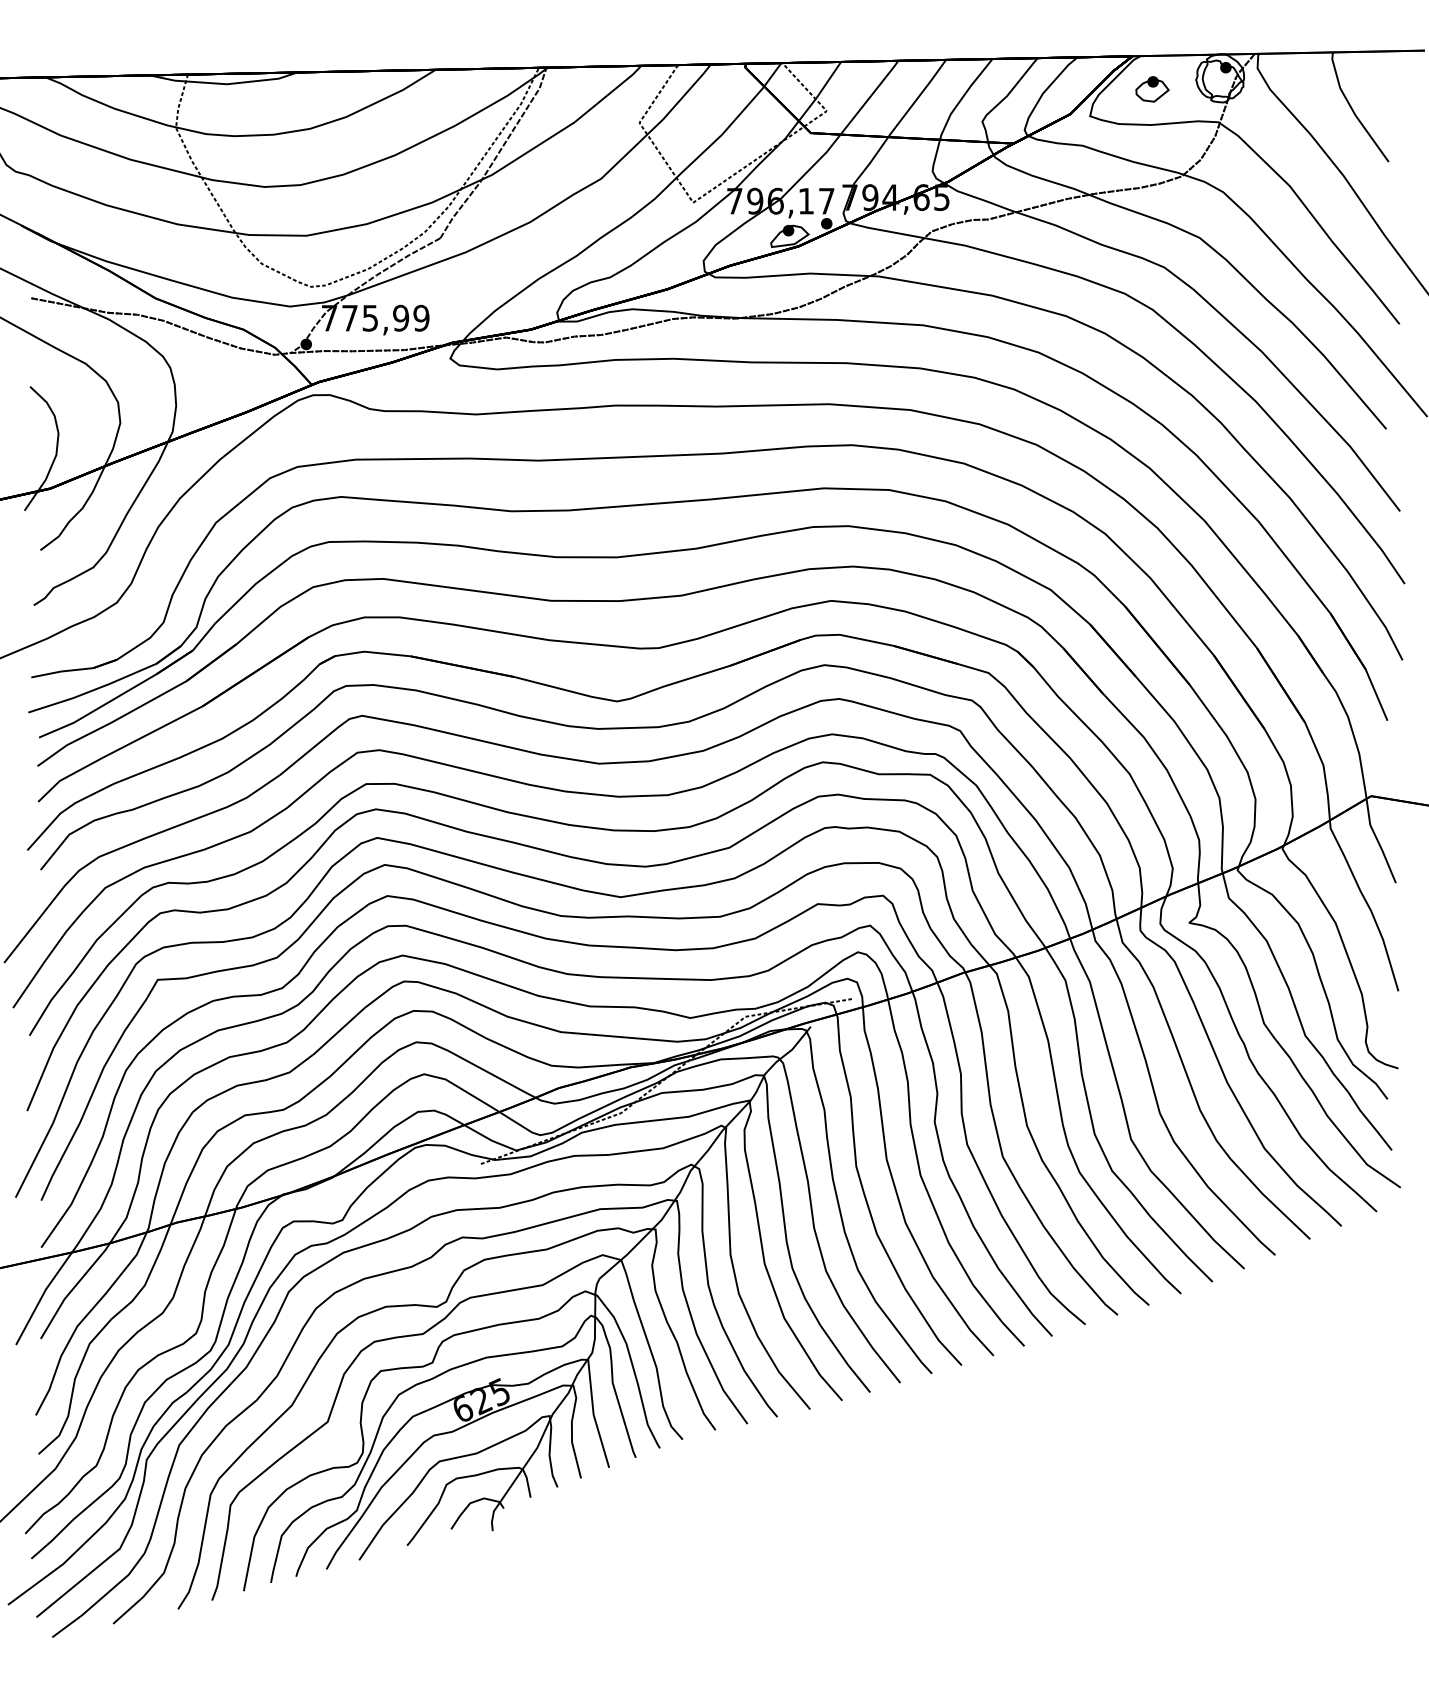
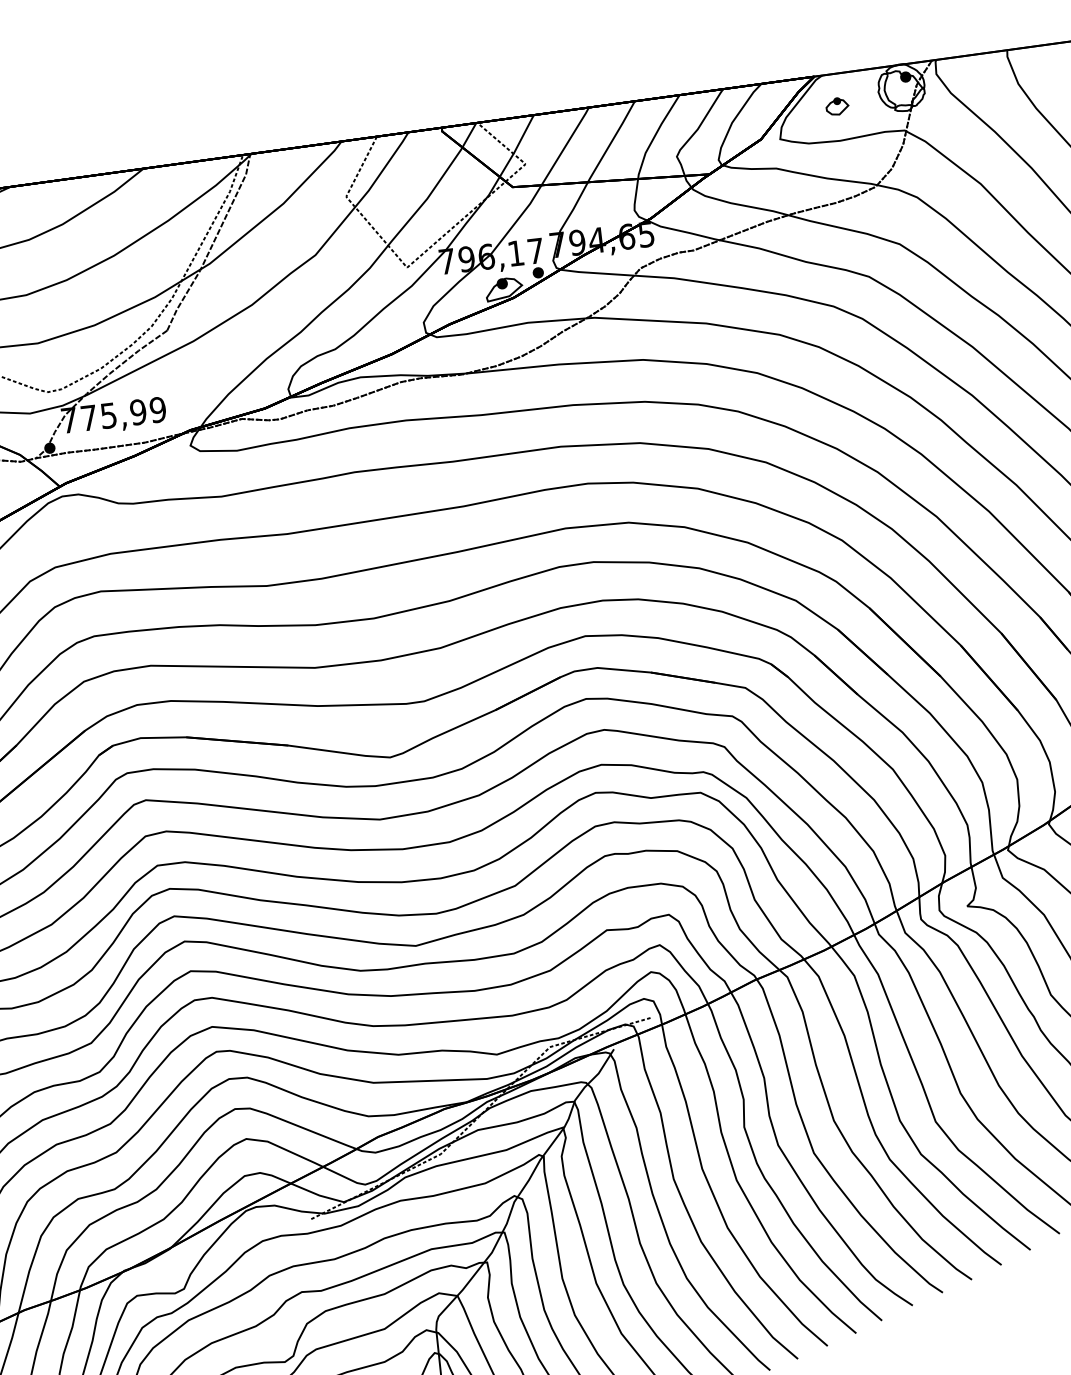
part: (1152, 89) -> (837, 106), size x0.7

